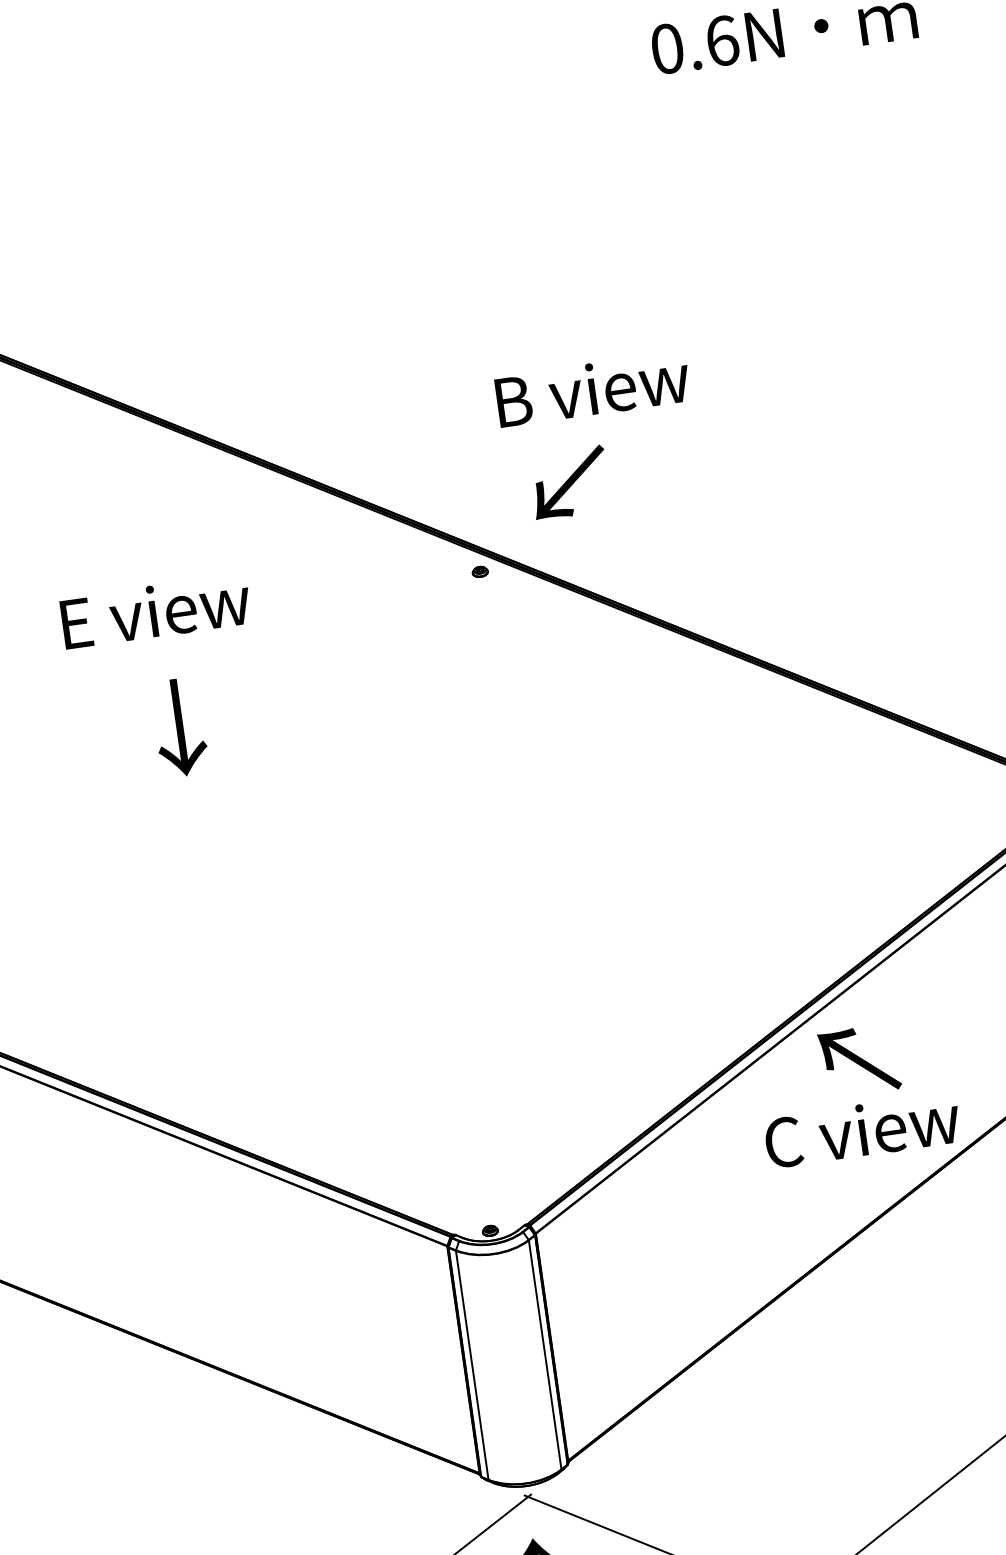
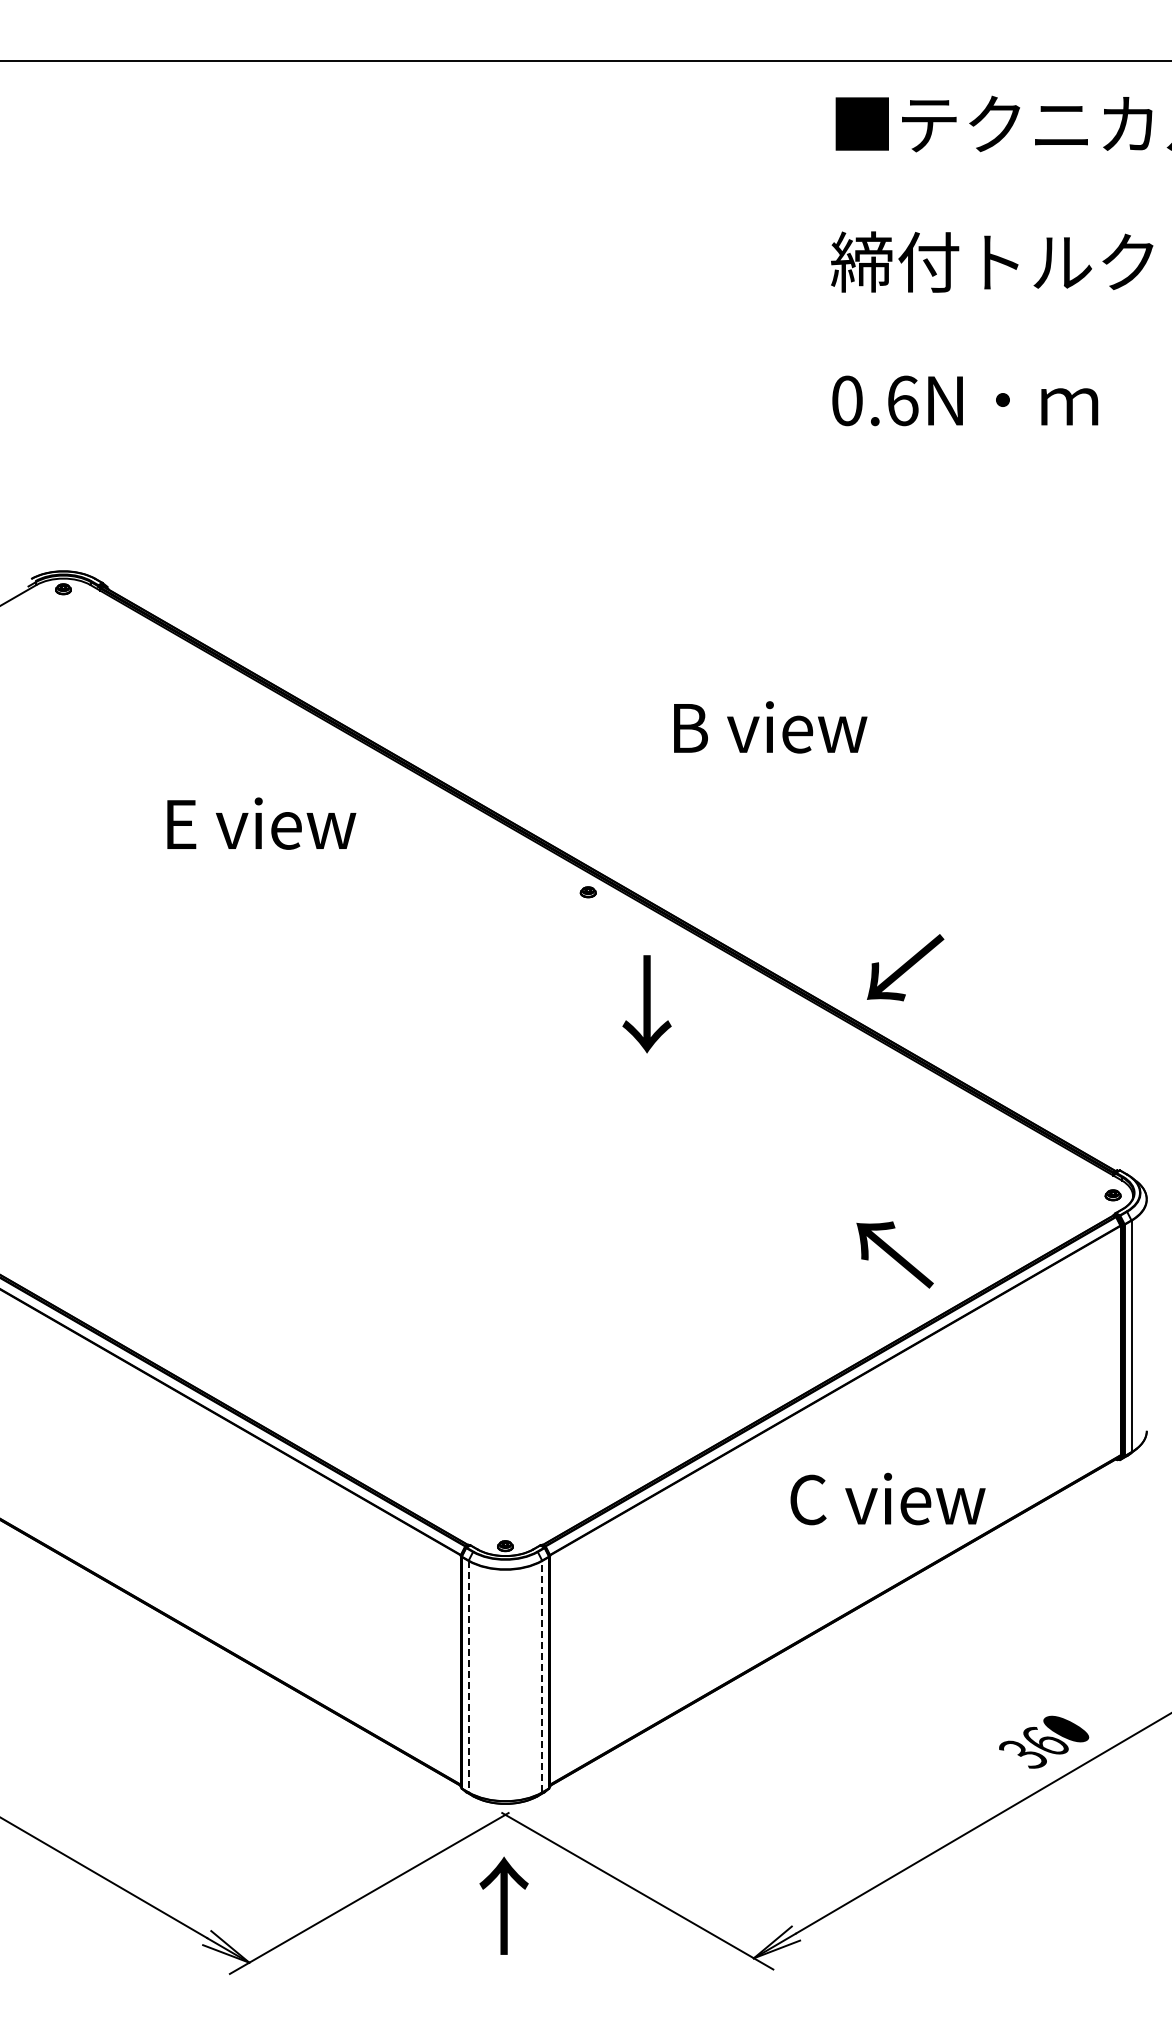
text: (592, 389) -> (770, 727), moved
text: (569, 482) -> (905, 967), moved
text: (155, 611) -> (261, 823), moved
text: (179, 728) -> (646, 1004), moved
text: (859, 1060) -> (894, 1254), moved
line: (545, 1354) -> (542, 1676), solid -> dashed
line: (472, 1365) -> (468, 1676), solid -> dashed

